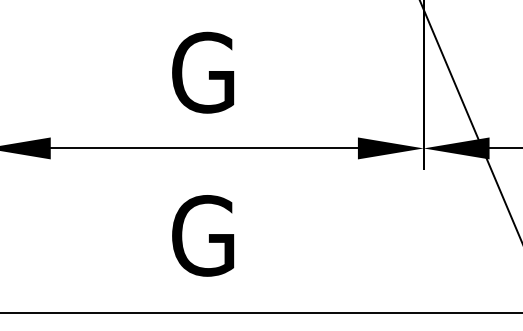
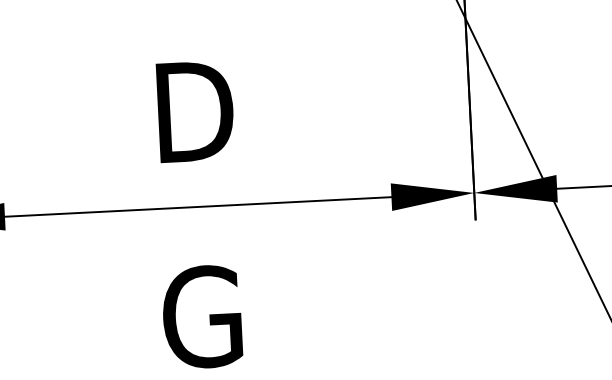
text: (204, 72) -> (193, 111), G -> D

